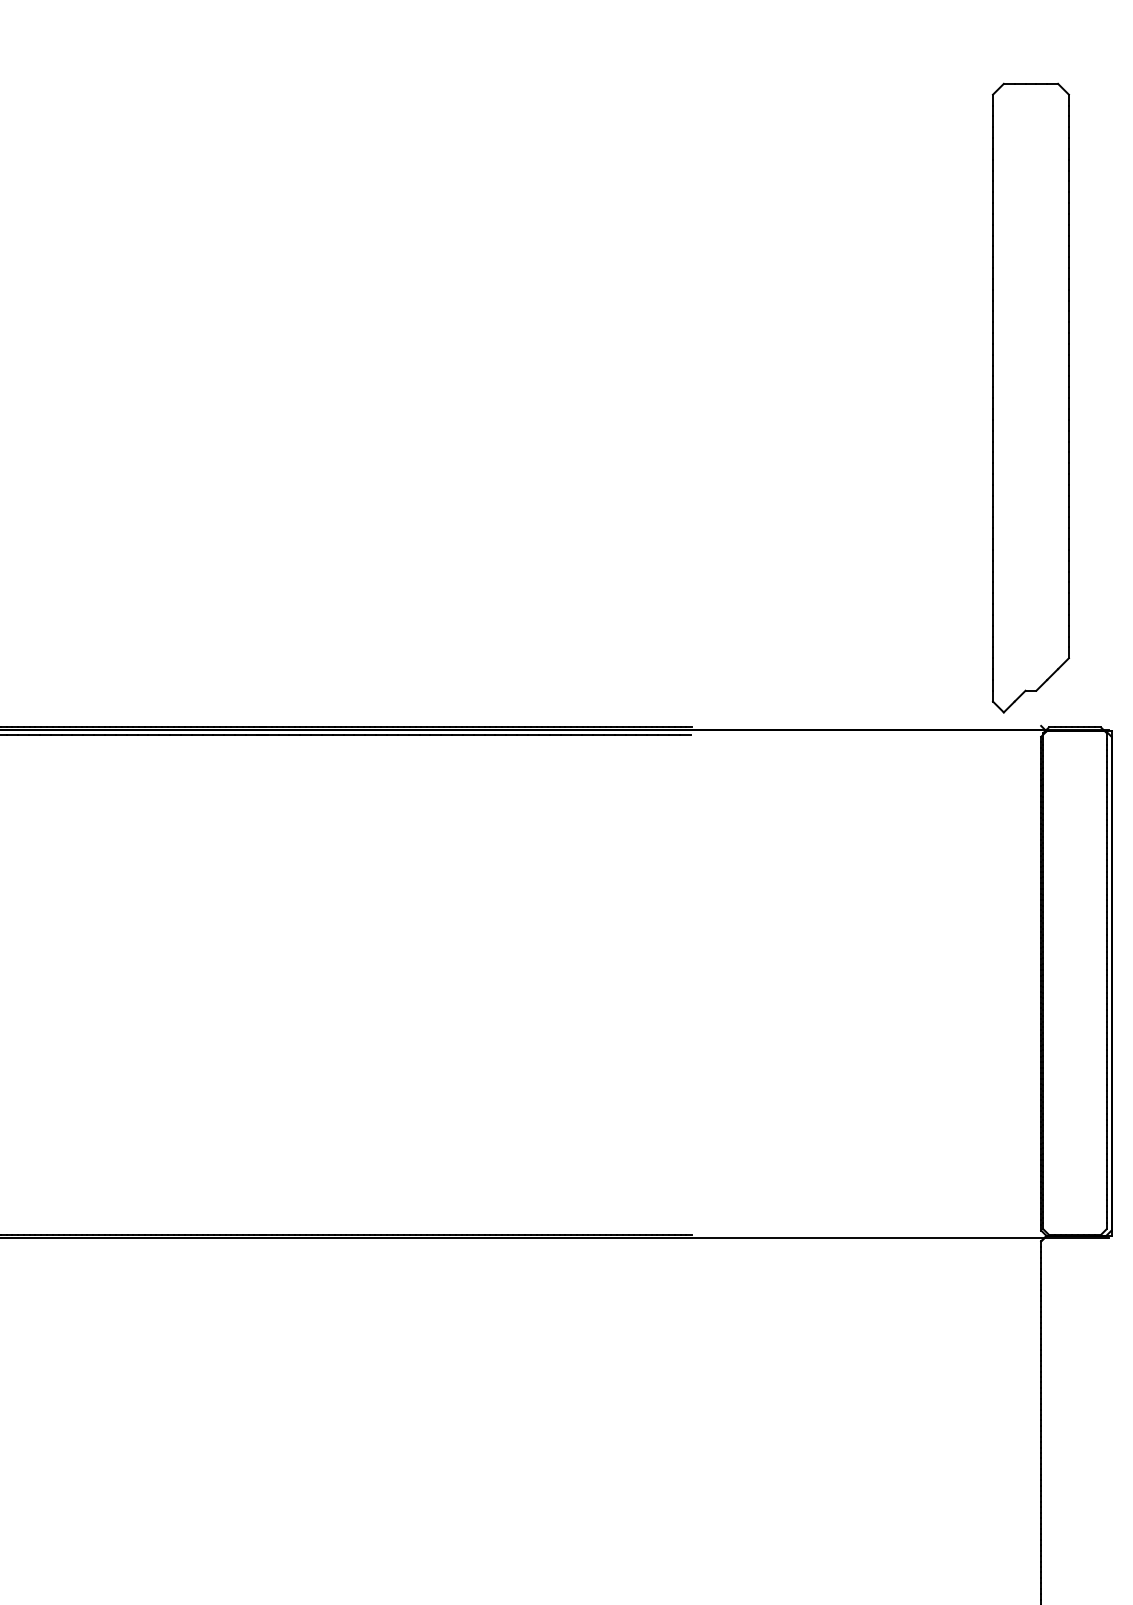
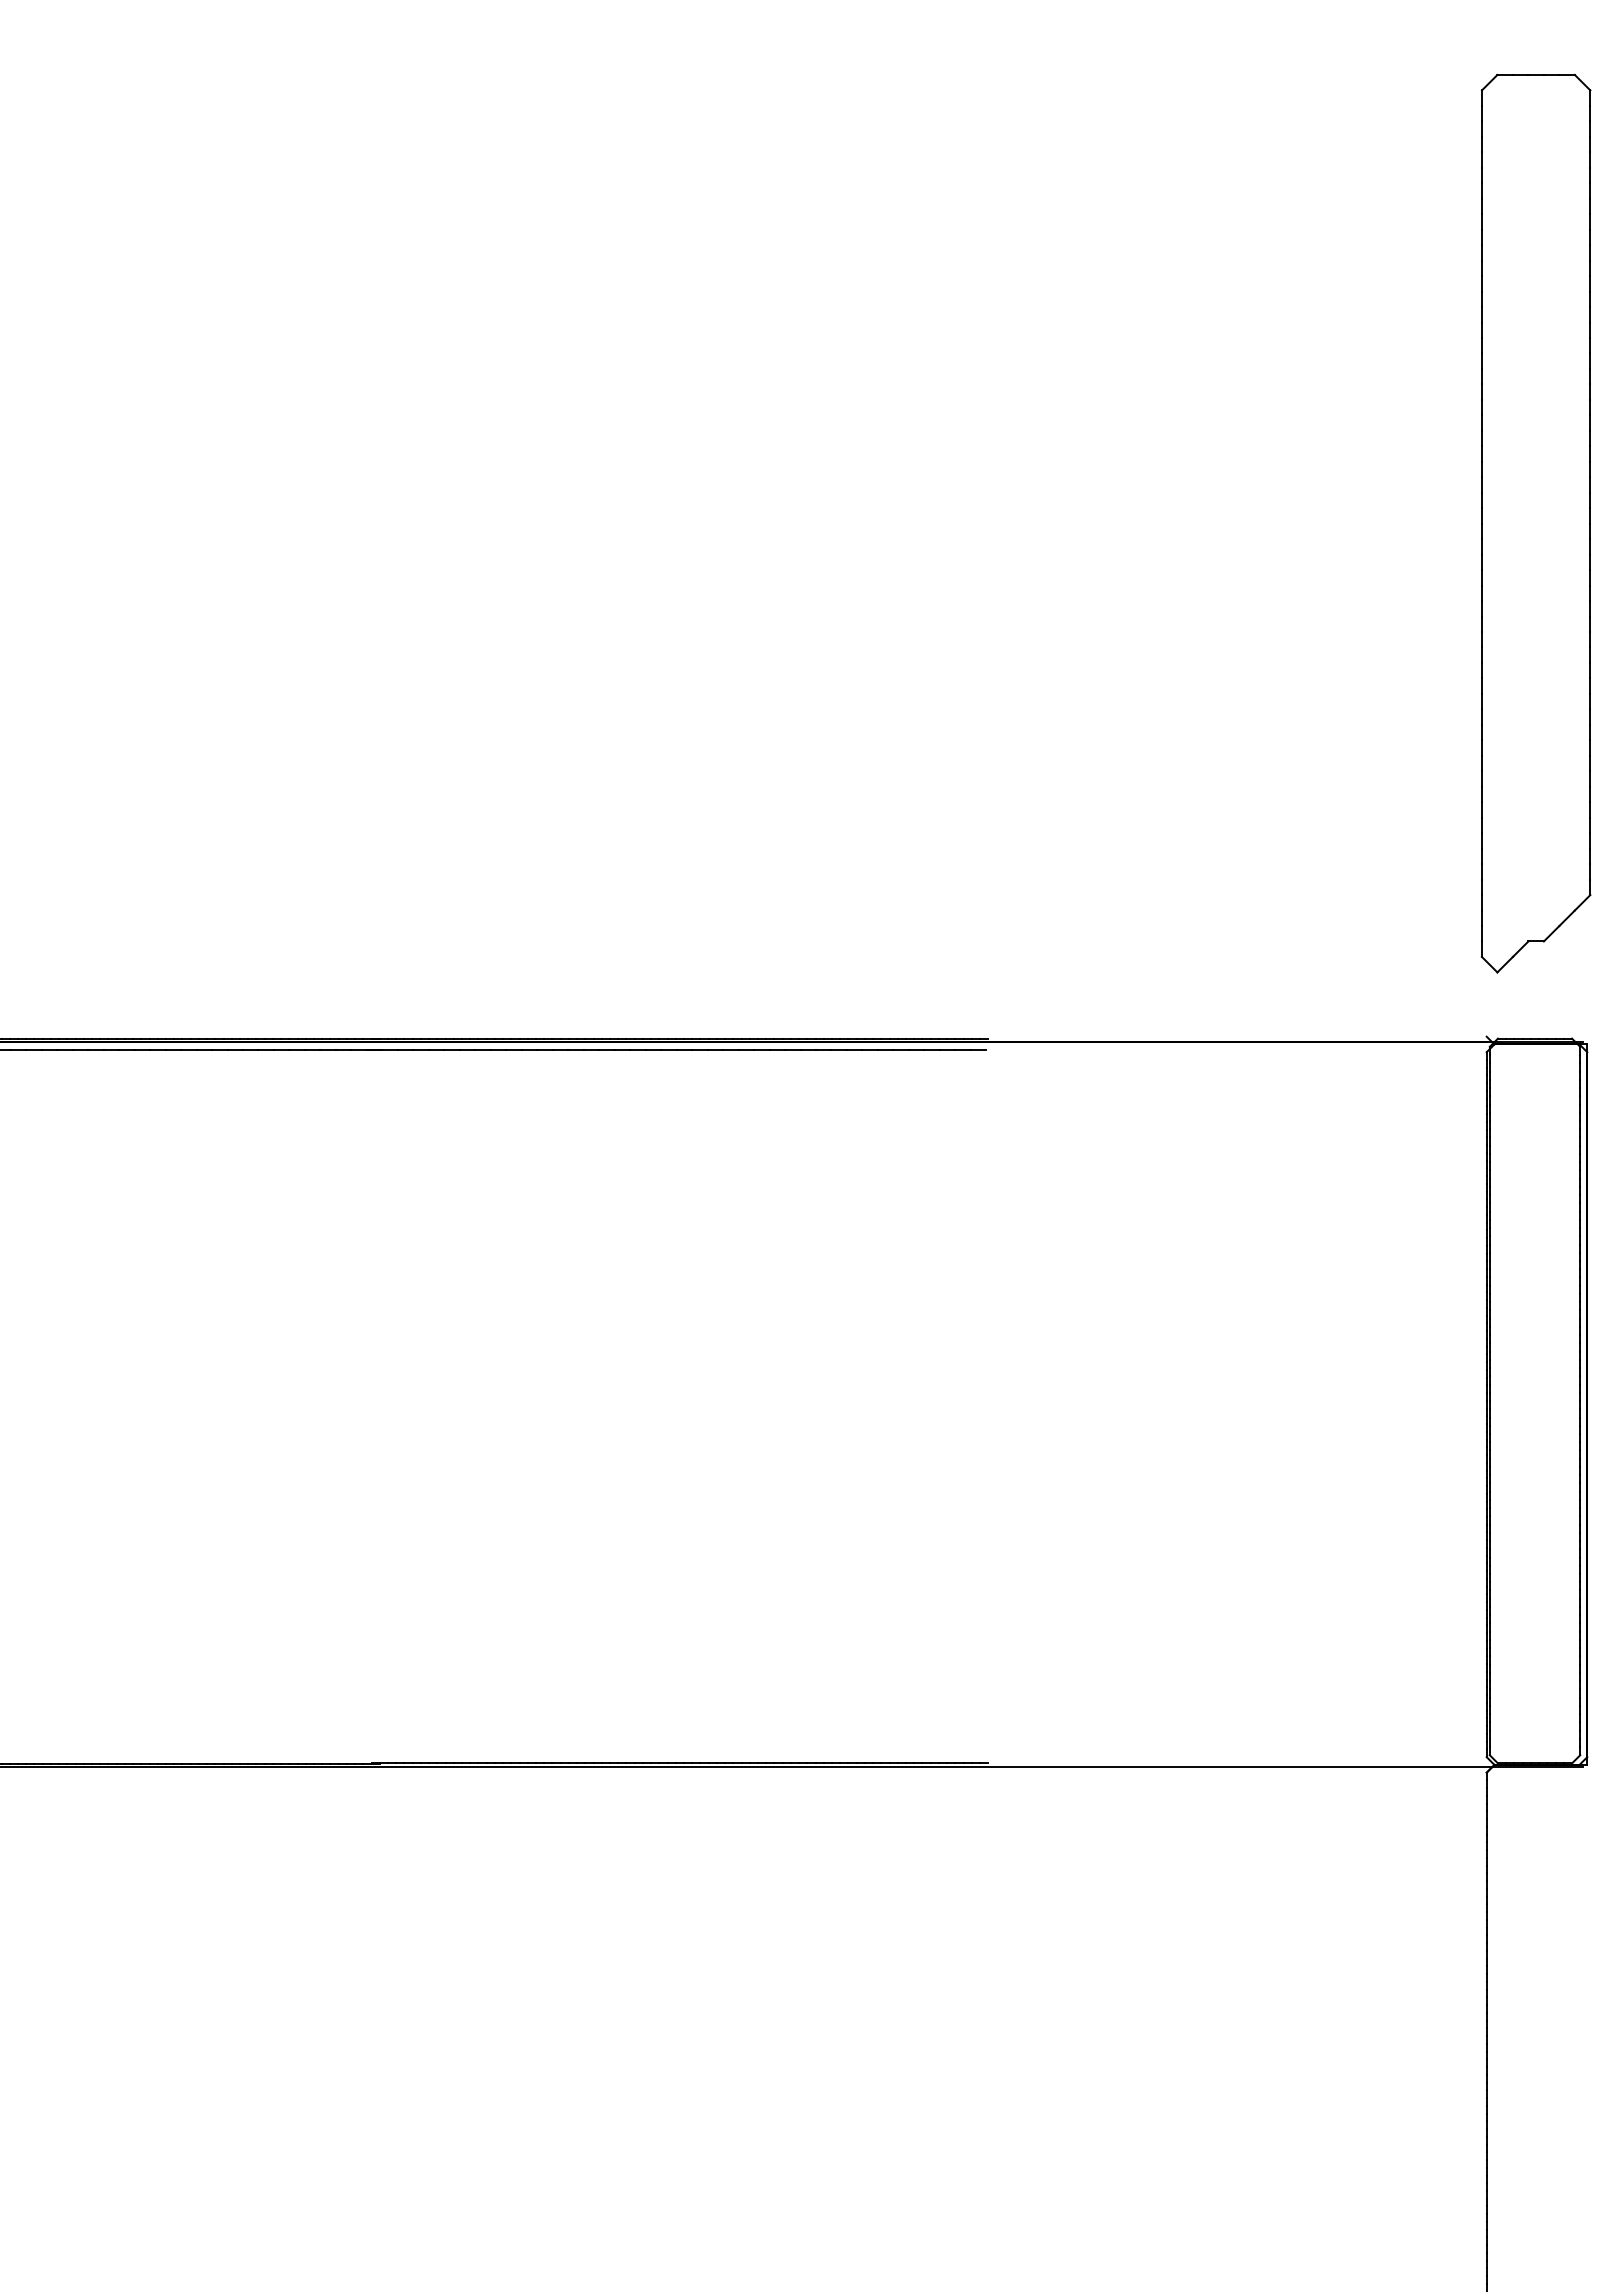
part: (1030, 398) -> (1535, 523), moved

